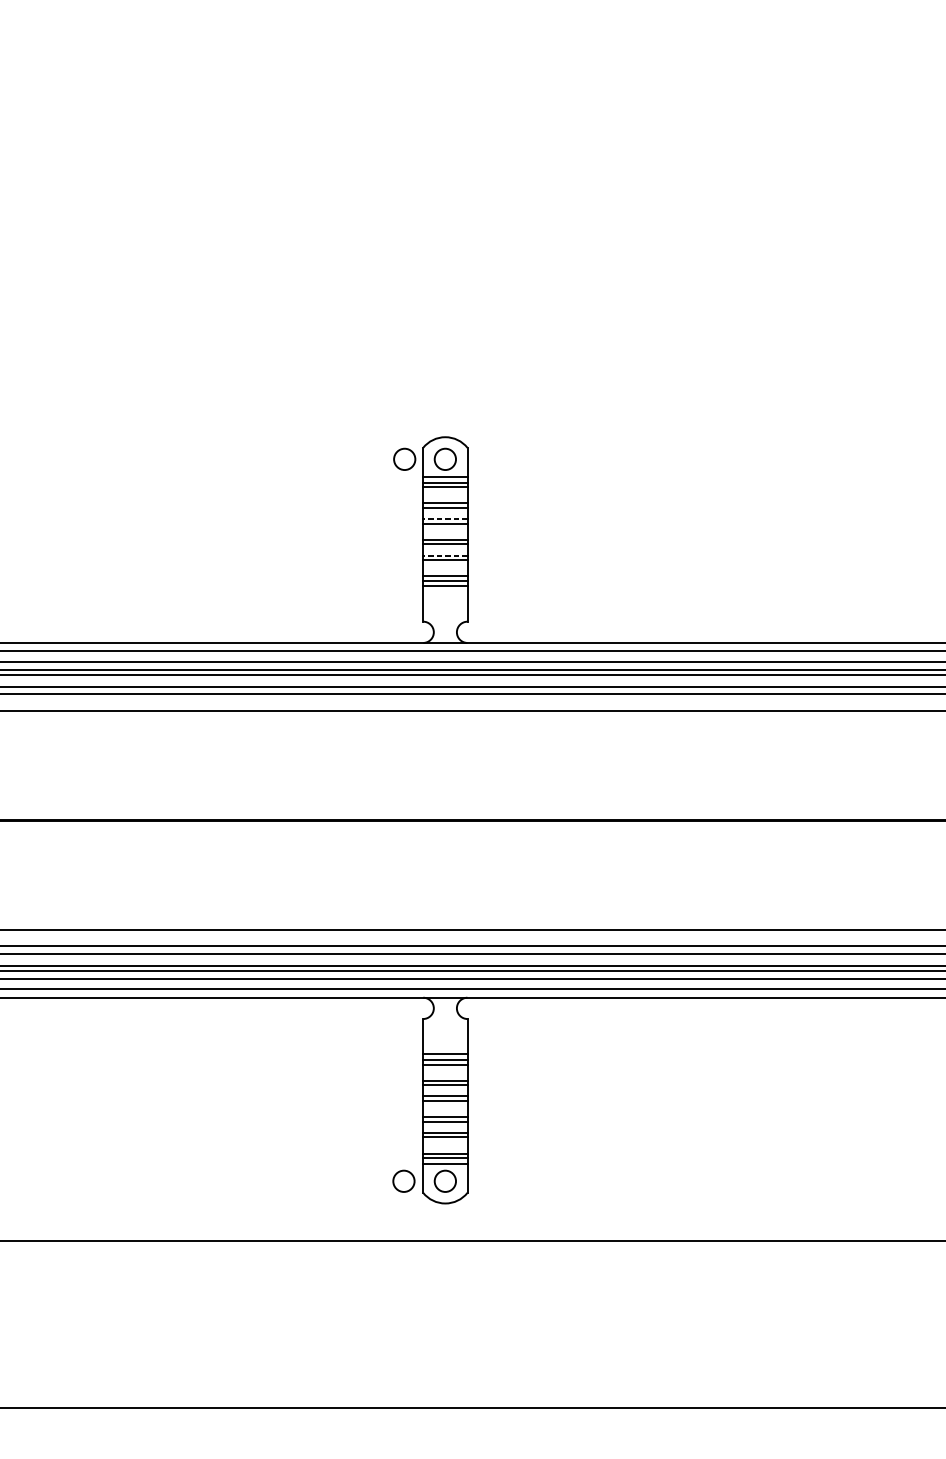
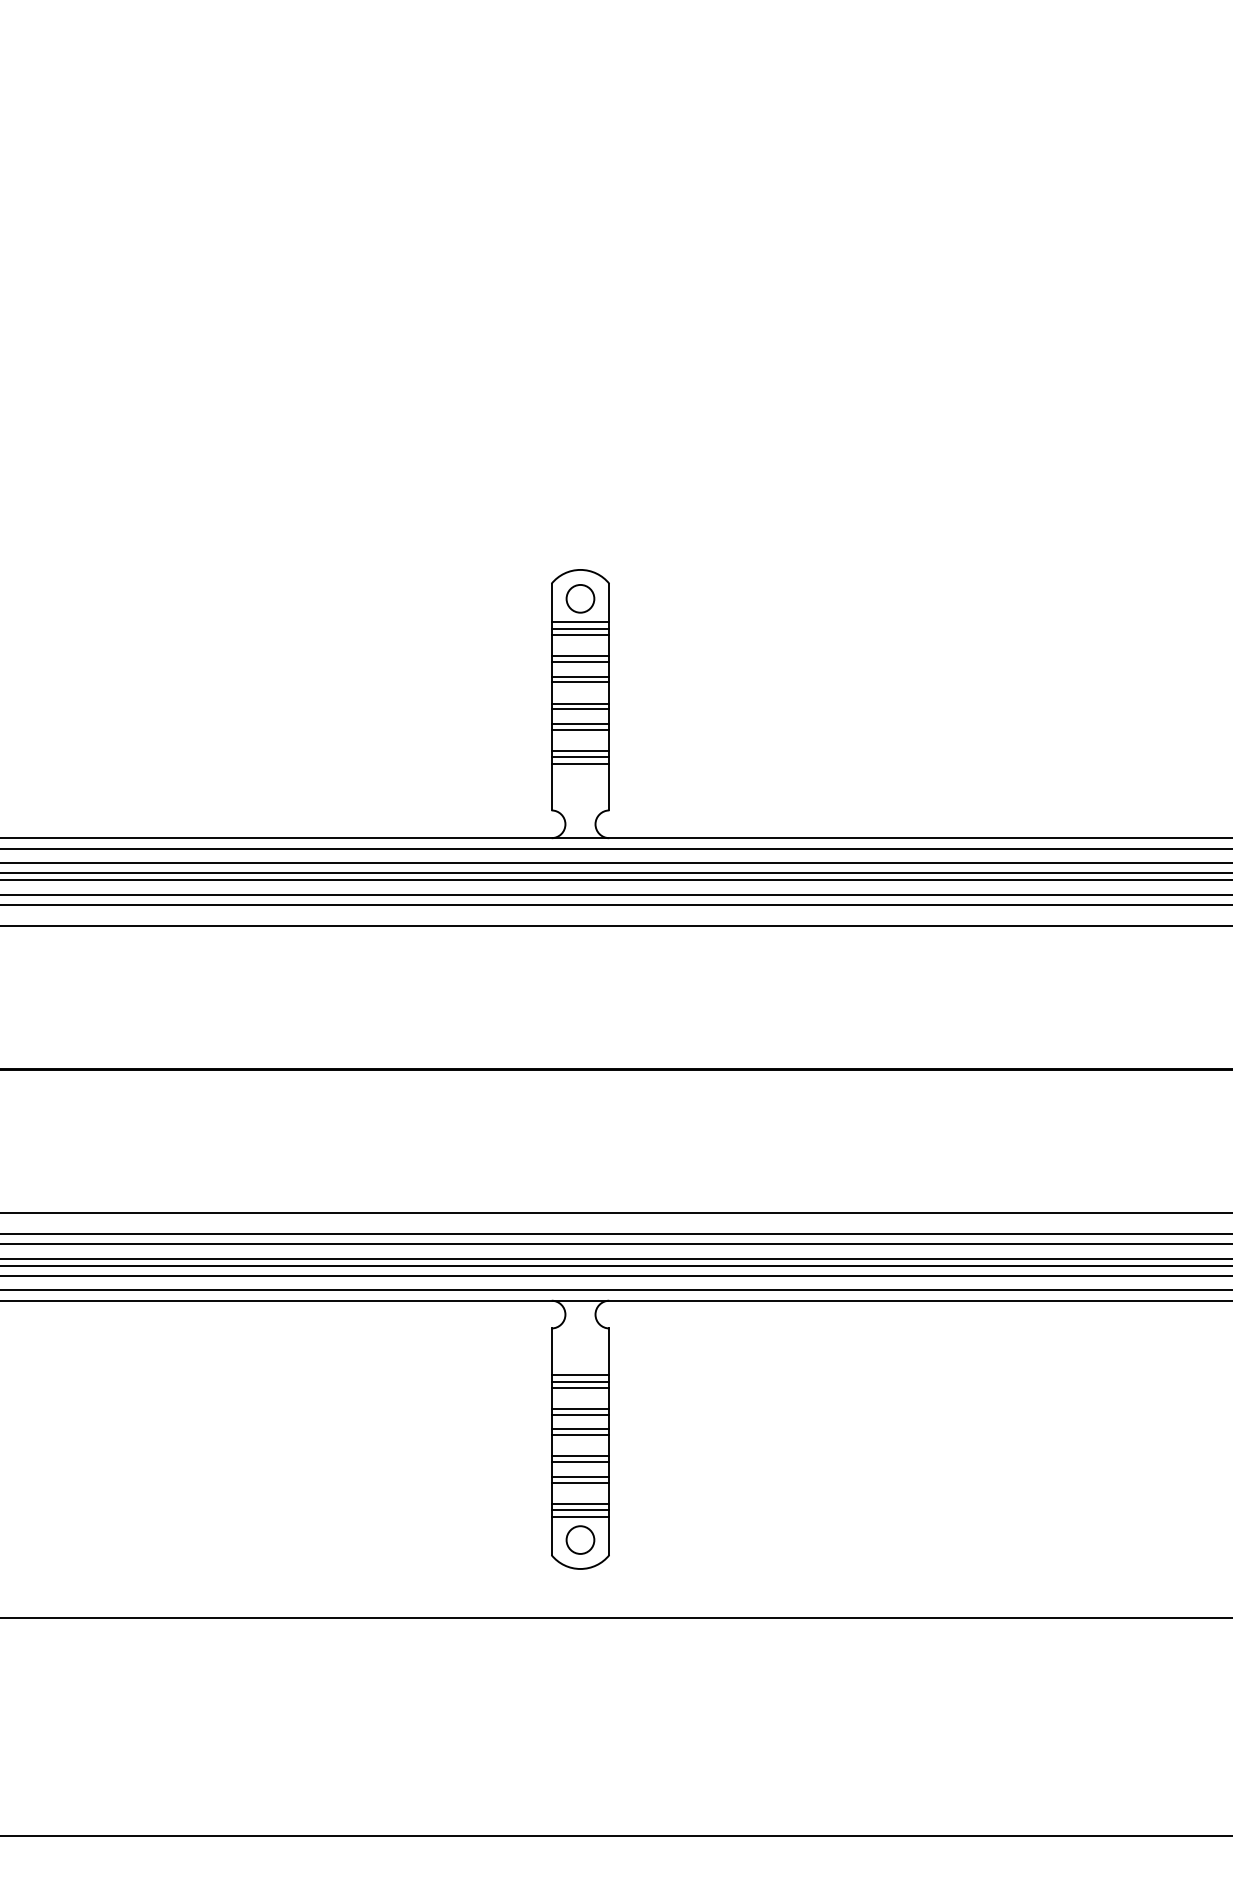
circle: (404, 459) -> (527, 598), removed
line: (445, 518) -> (580, 676), dashed -> solid
line: (445, 555) -> (580, 724), dashed -> solid
circle: (403, 1180) -> (526, 1539), removed

